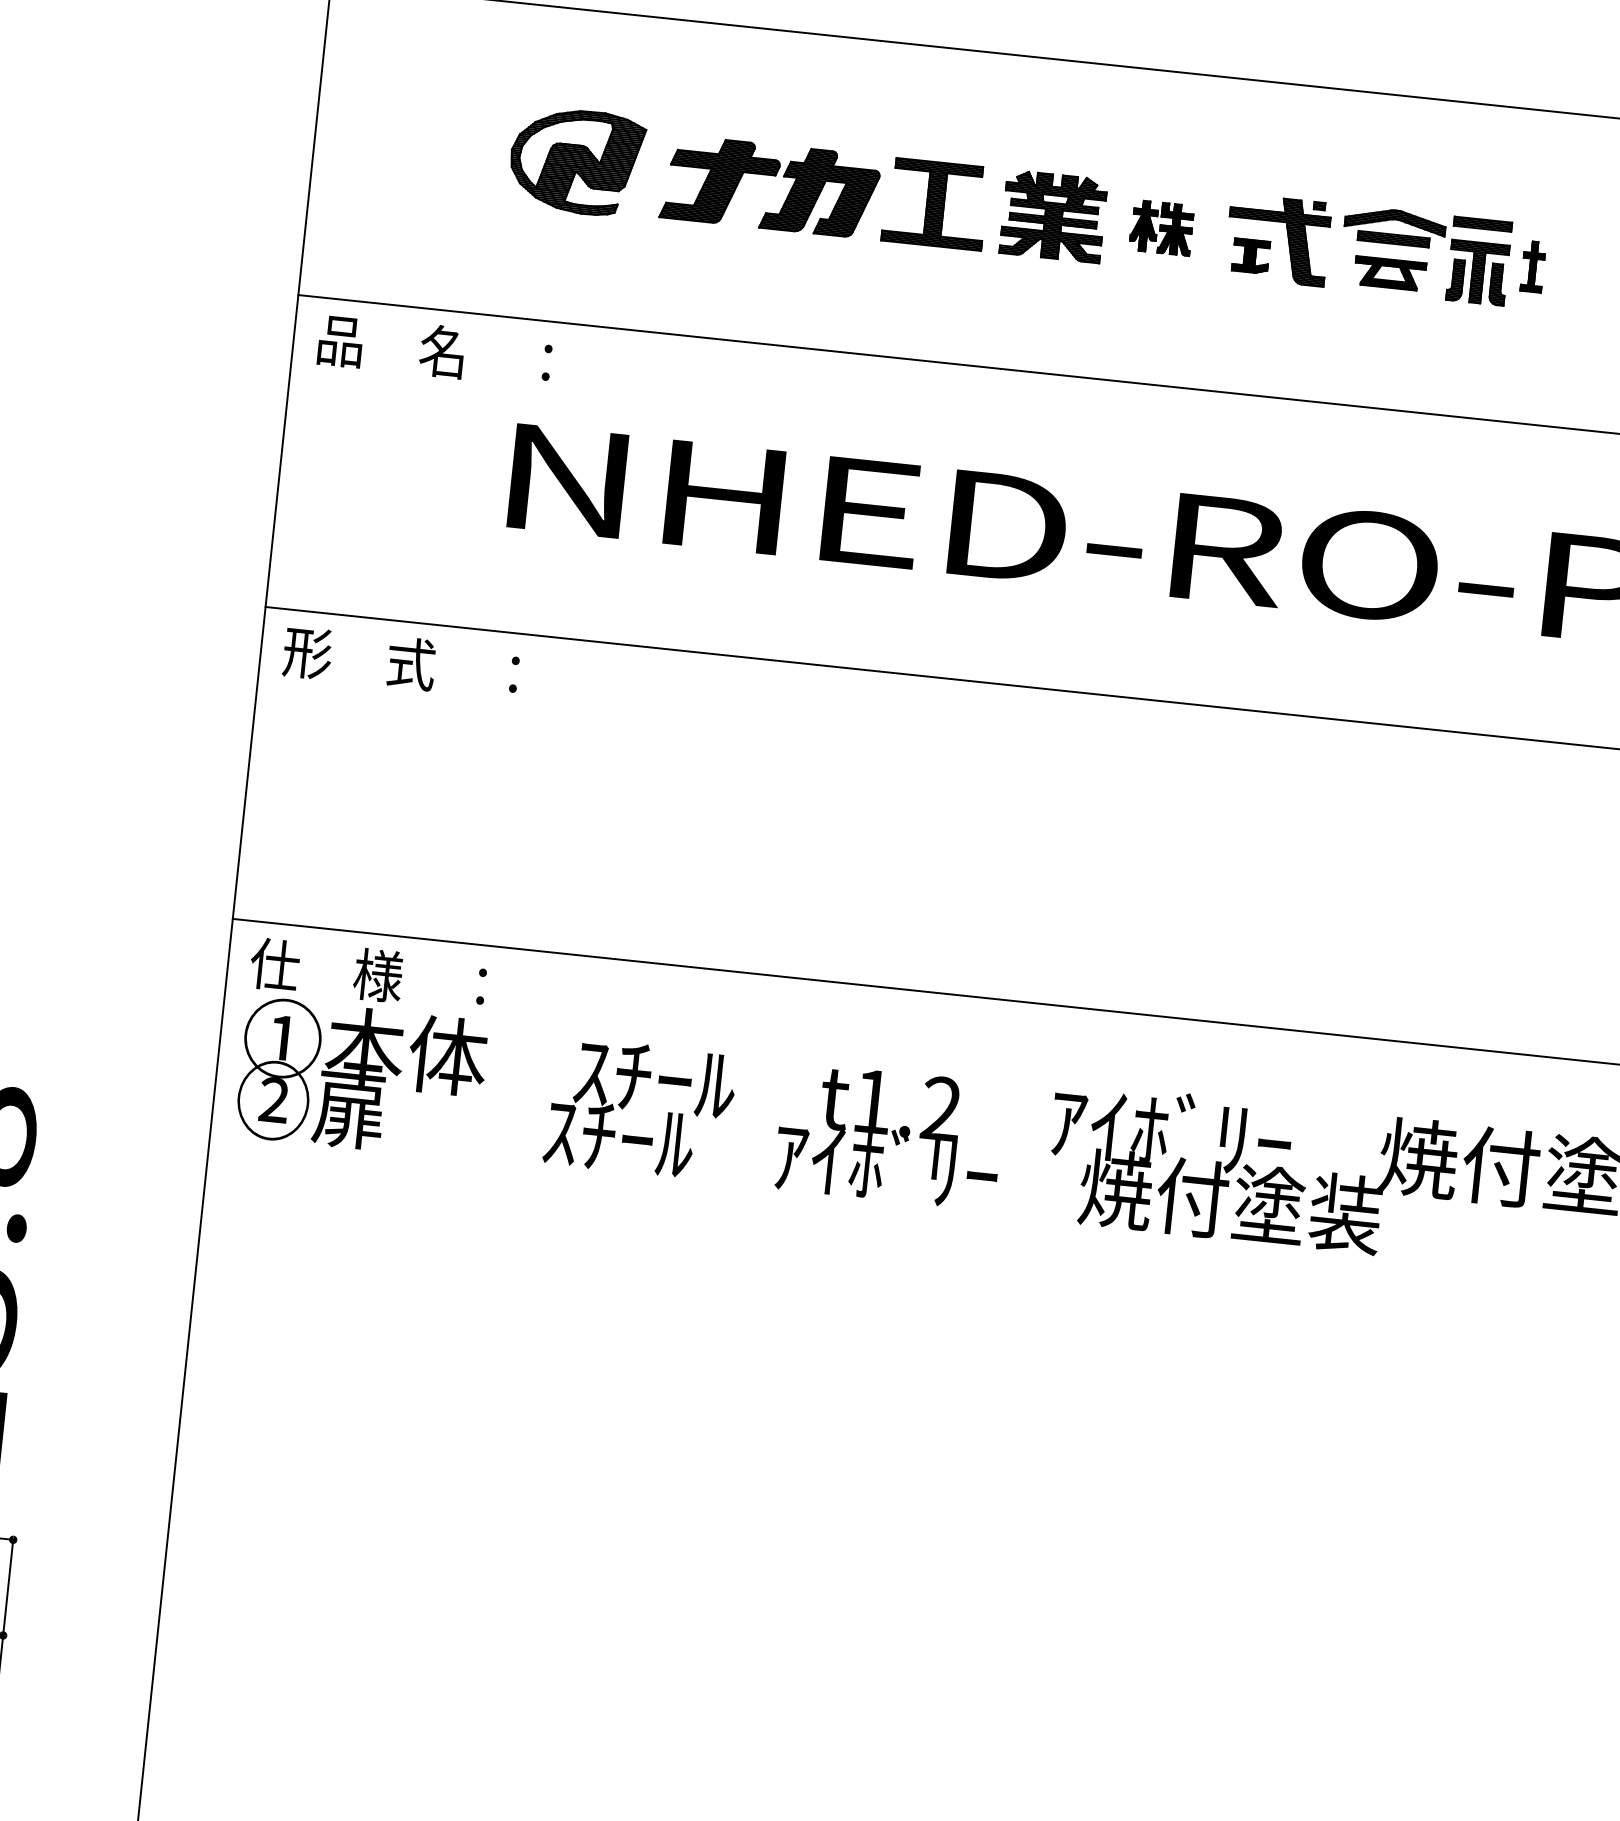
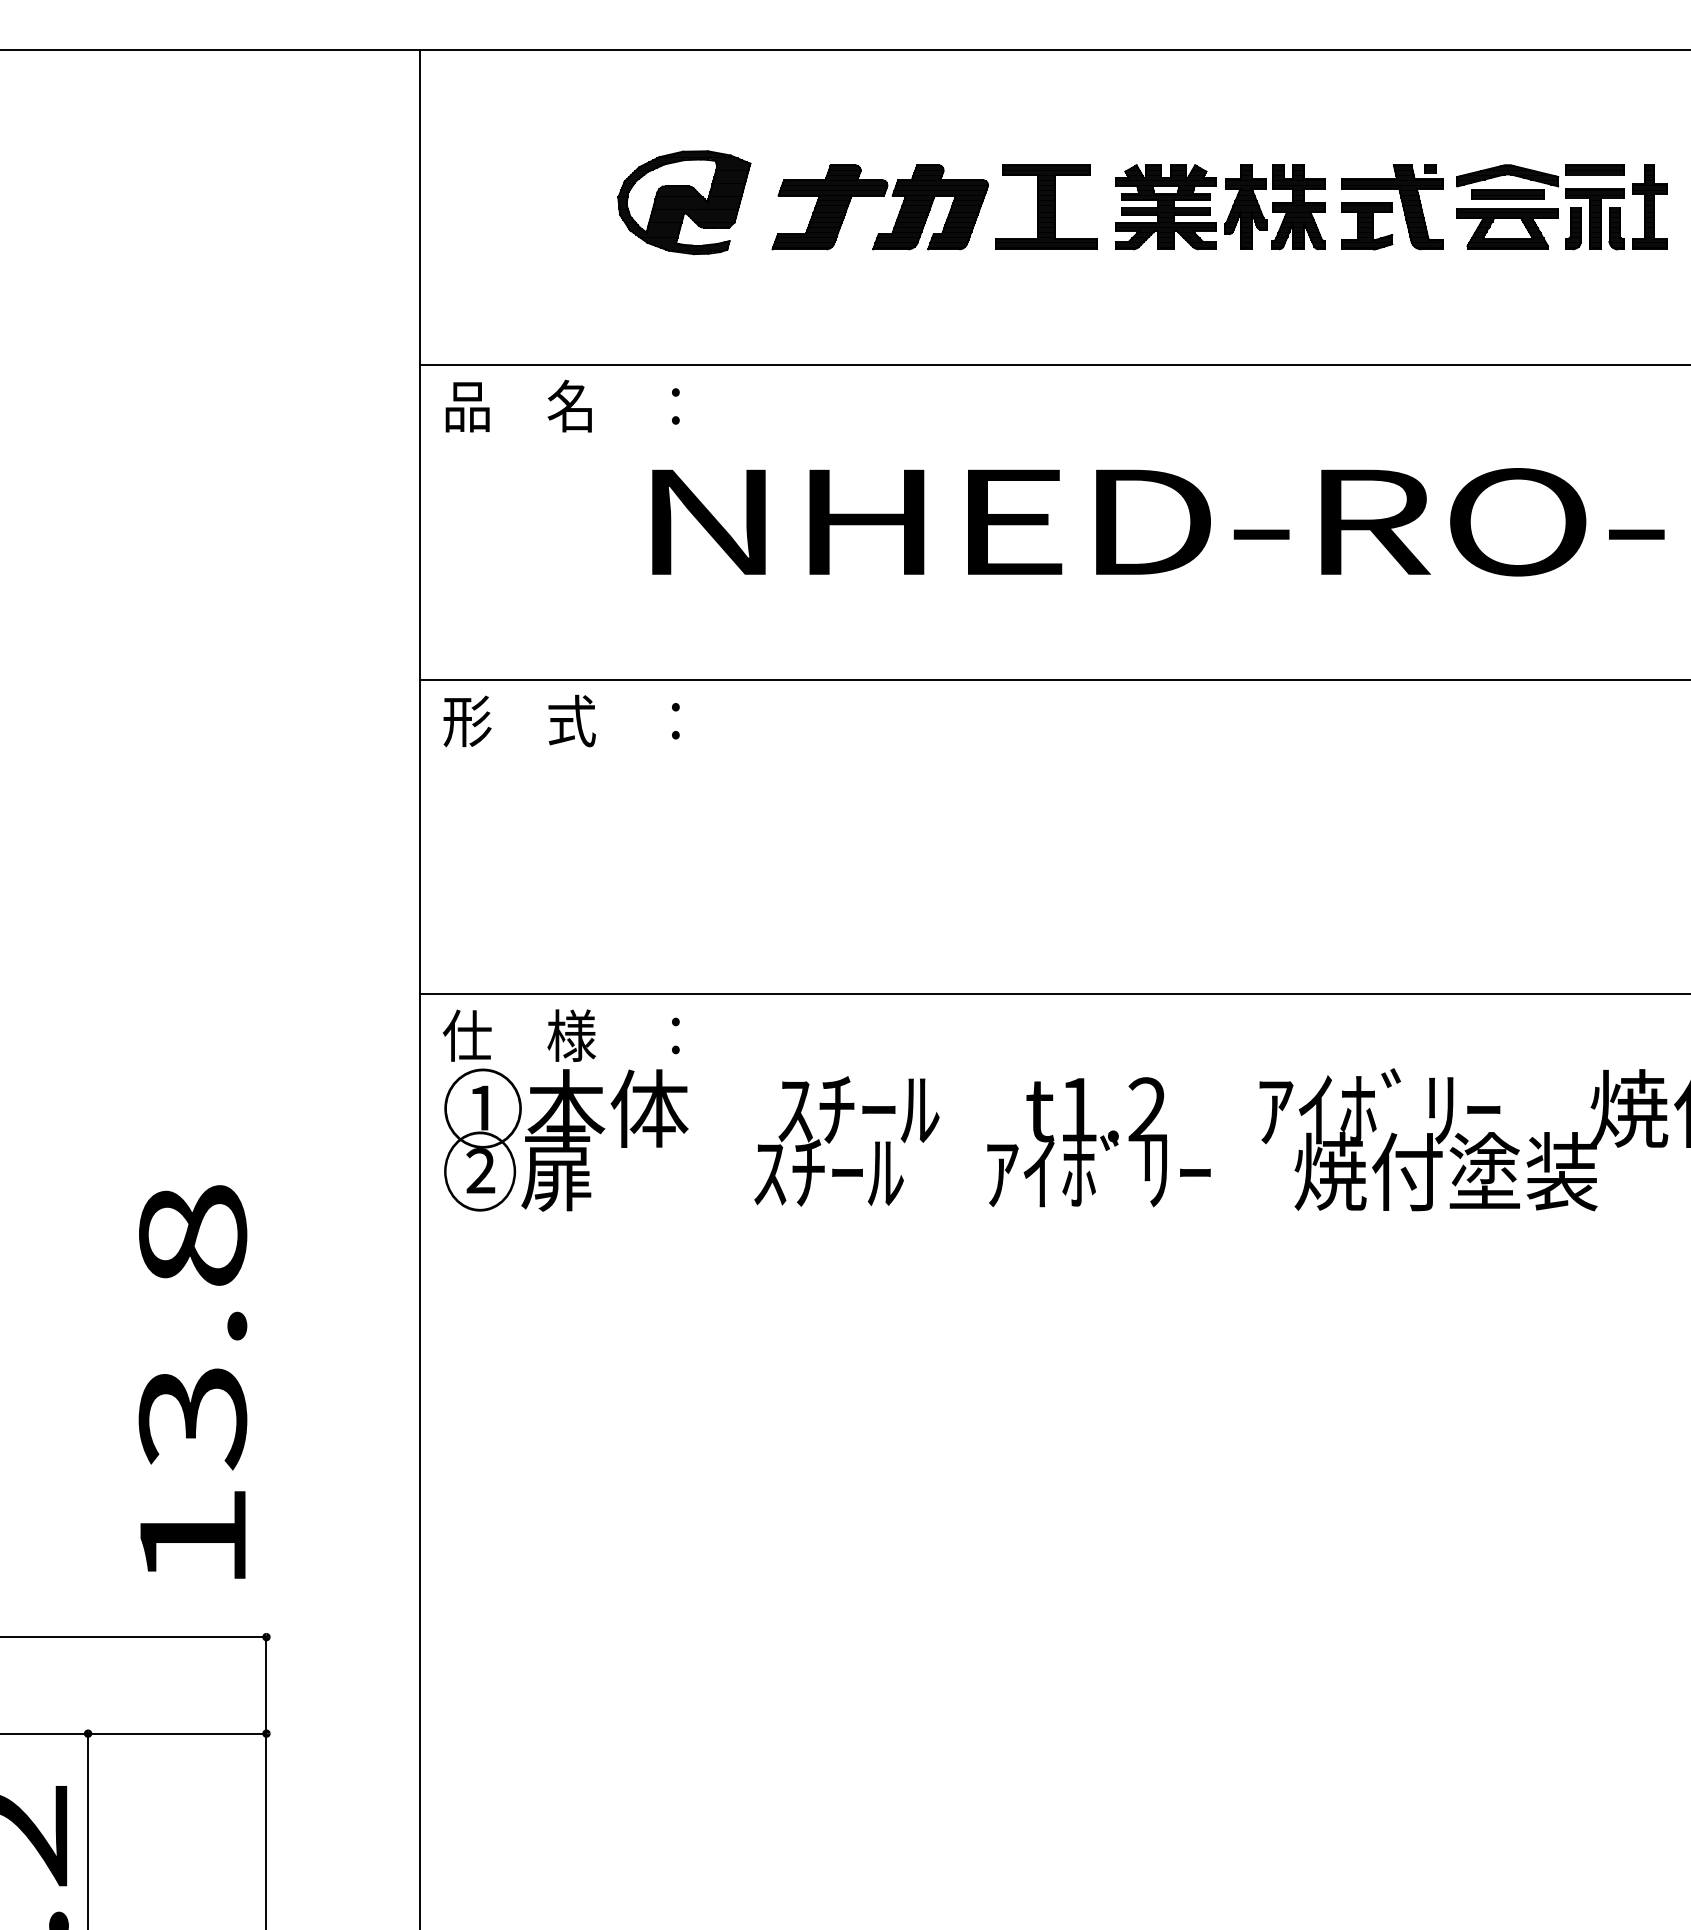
part: (1161, 228) -> (1274, 207), size x1.67
part: (1251, 256) -> (1367, 226), size x1.43
part: (1532, 266) -> (1649, 206), size x1.67
part: (1389, 273) -> (1507, 228), size x1.43

